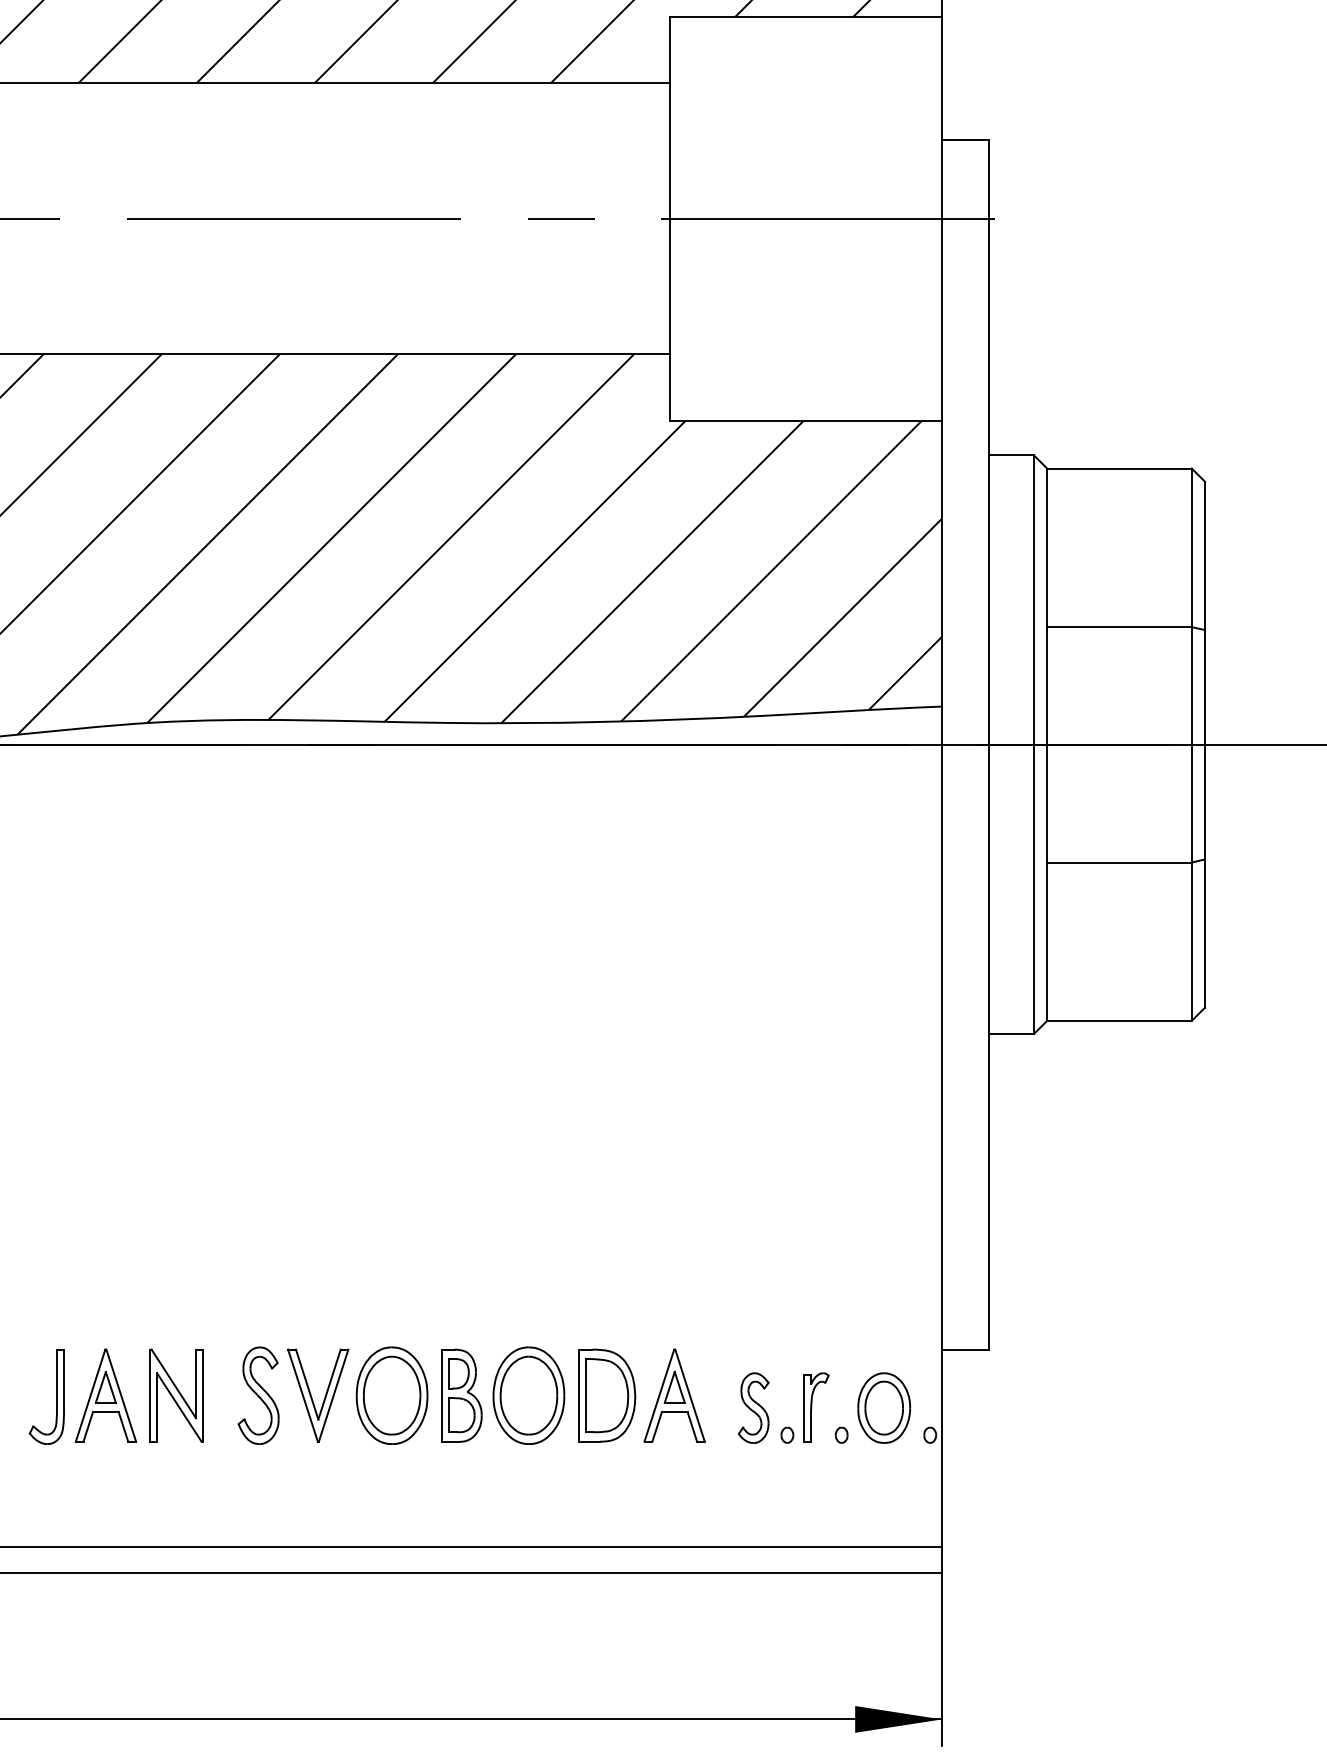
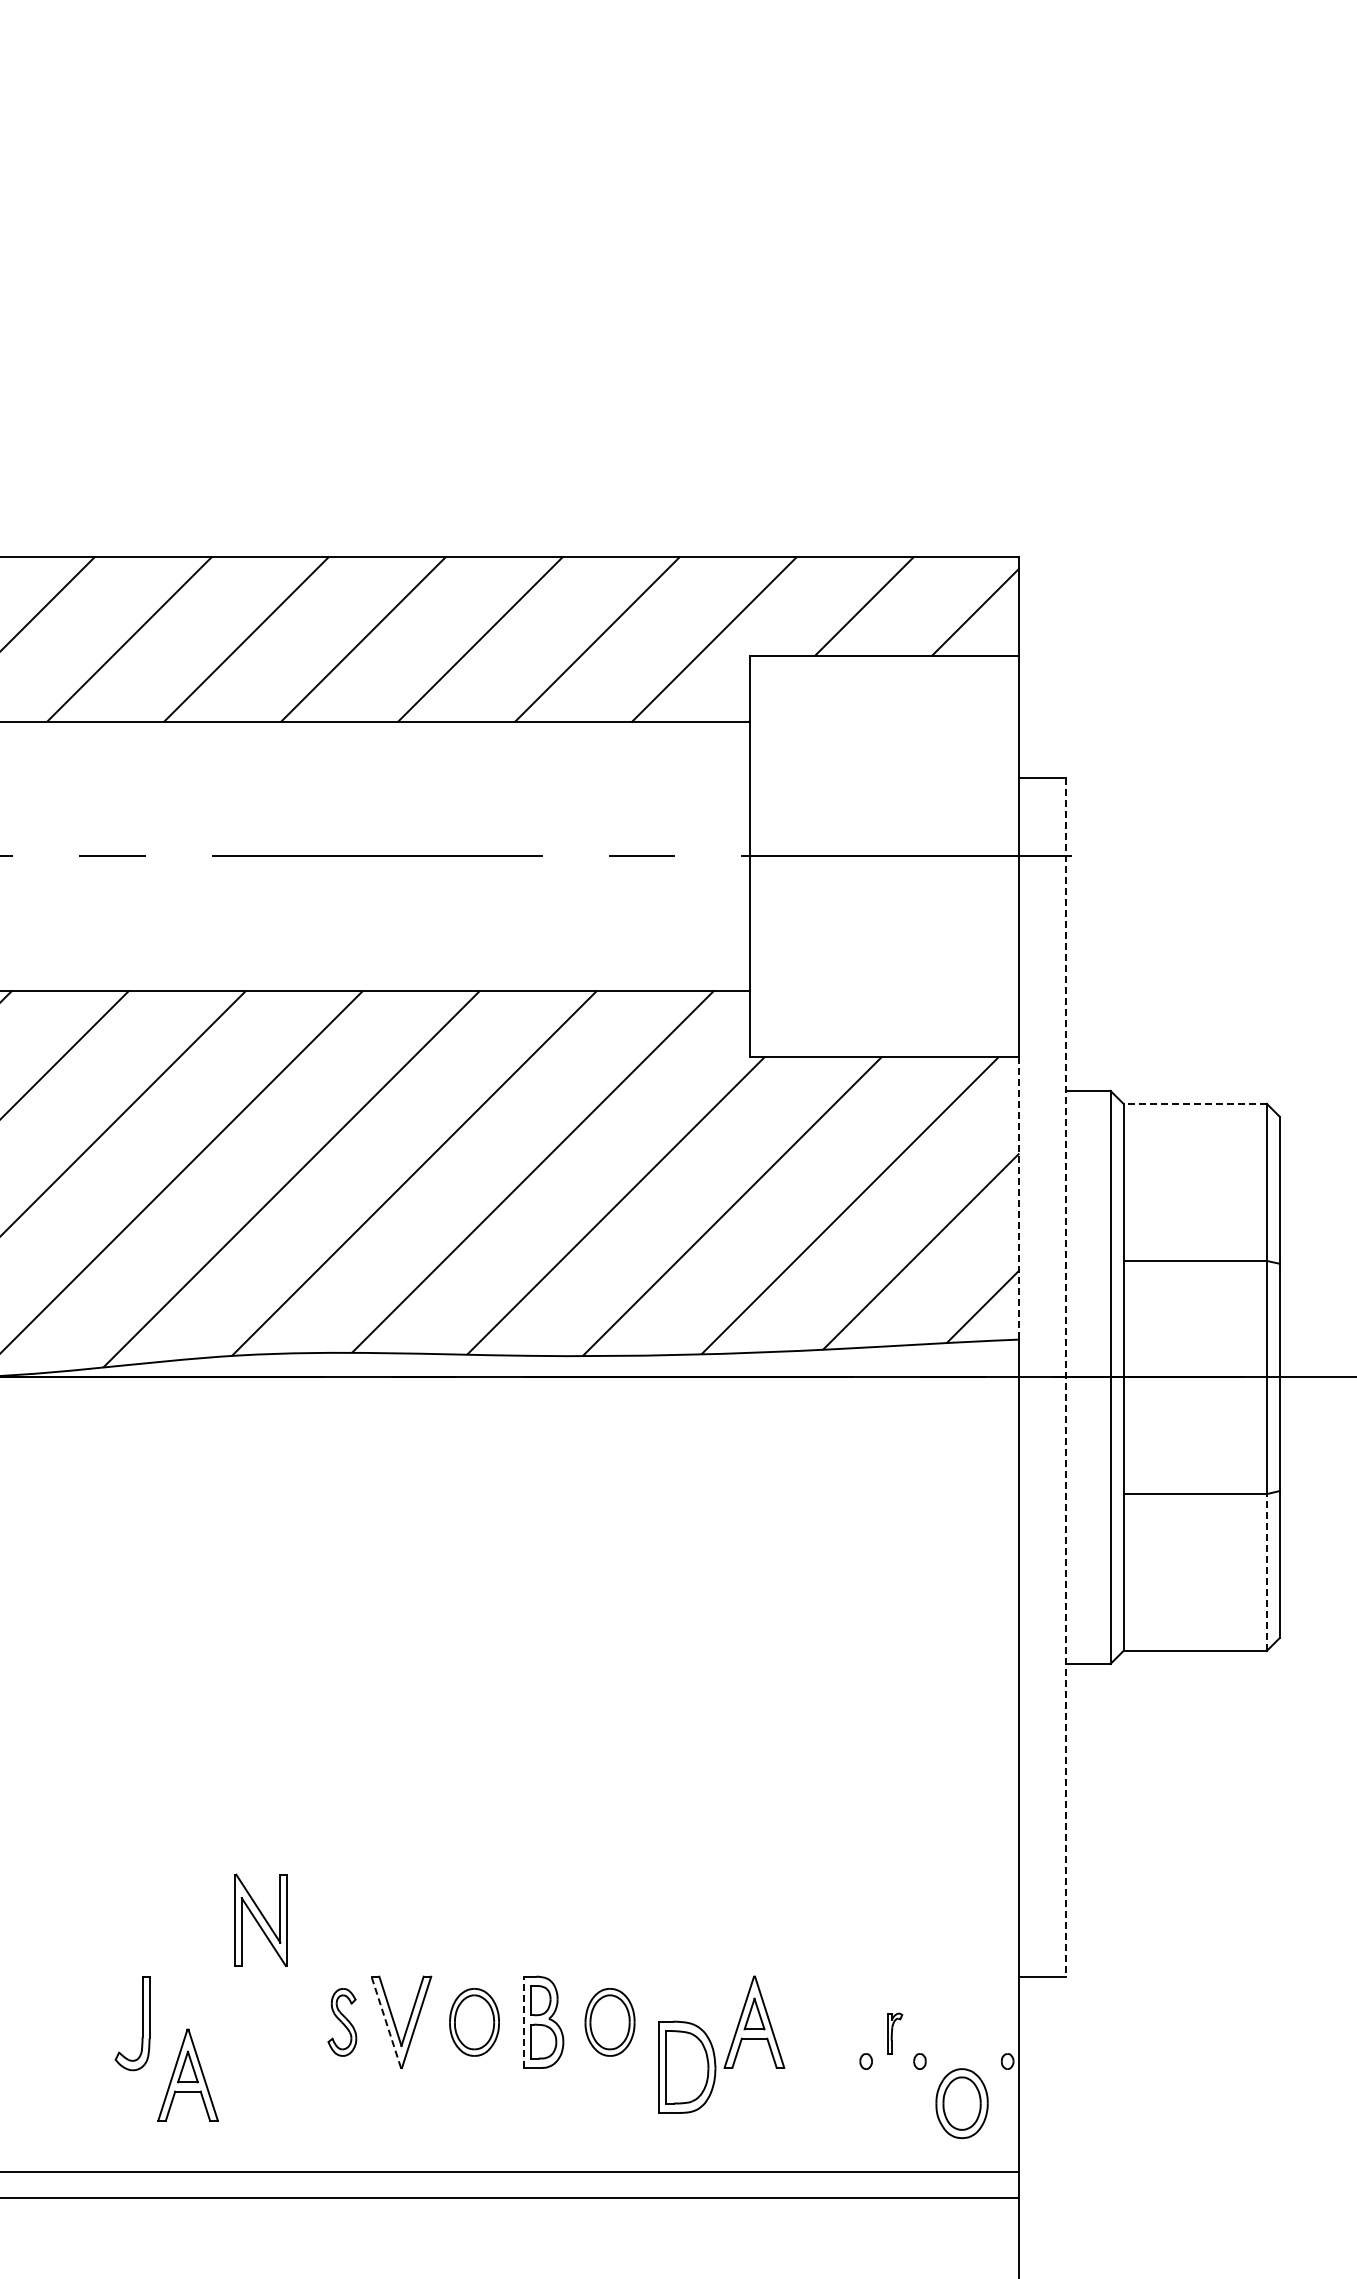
line: (1119, 468) -> (1195, 1103), solid -> dashed
line: (942, 564) -> (1019, 1198), solid -> dashed
line: (989, 744) -> (1066, 1377), solid -> dashed
line: (1191, 941) -> (1266, 1572), solid -> dashed
part: (105, 1394) -> (187, 2074), moved
part: (176, 1394) -> (260, 1919), moved
part: (607, 1394) -> (687, 2066), moved
part: (258, 1395) -> (342, 2022), size x0.7
line: (303, 1395) -> (386, 2022), solid -> dashed
part: (392, 1395) -> (474, 2022), size x0.7
line: (441, 1395) -> (523, 2022), solid -> dashed
part: (528, 1395) -> (609, 2022), size x0.7
part: (816, 1406) -> (894, 2033), size x0.6
part: (753, 1407) -> (832, 2034), removed
part: (883, 1407) -> (961, 2103), moved

